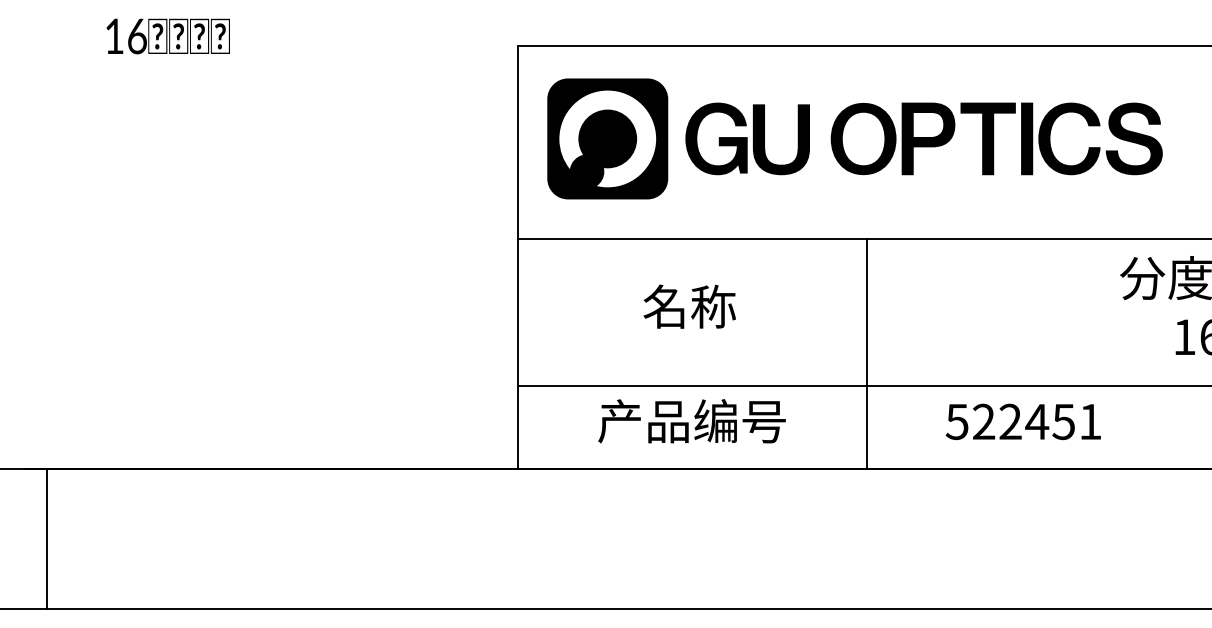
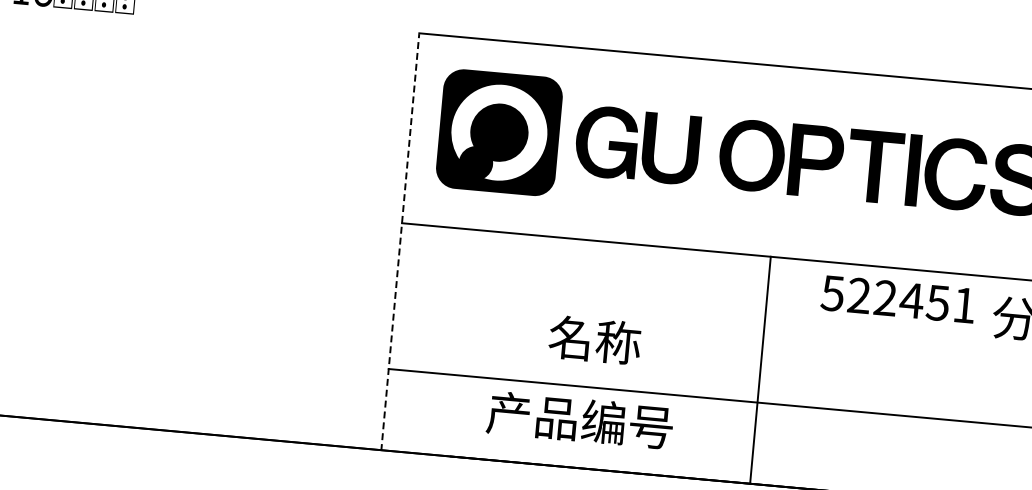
line: (518, 257) -> (400, 241), solid -> dashed
text: (689, 306) -> (594, 340), moved
line: (866, 353) -> (760, 370), moved
text: (691, 421) -> (579, 420), moved
text: (1022, 421) -> (897, 298), moved

